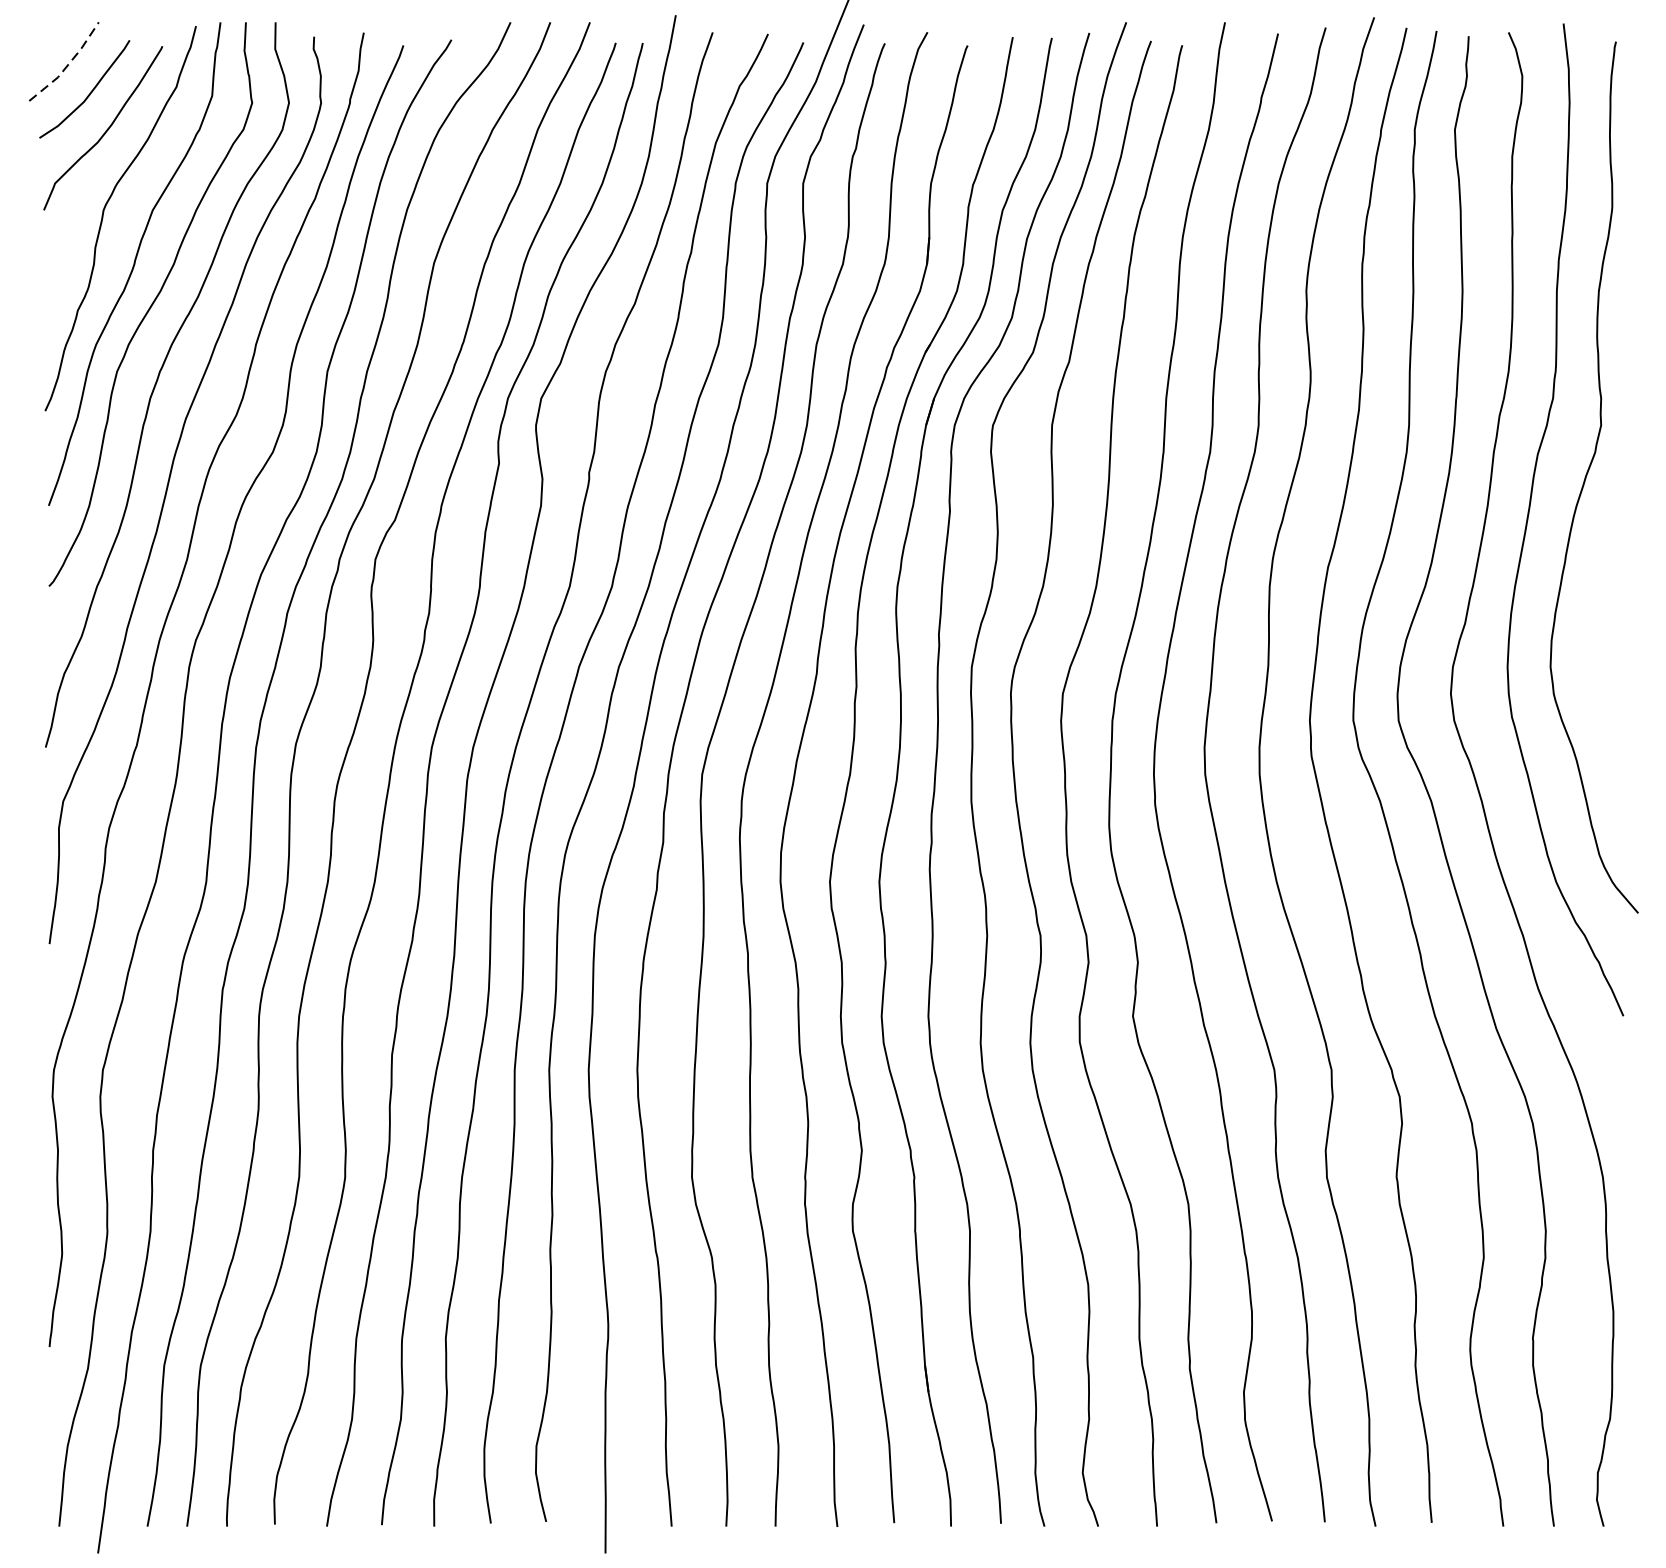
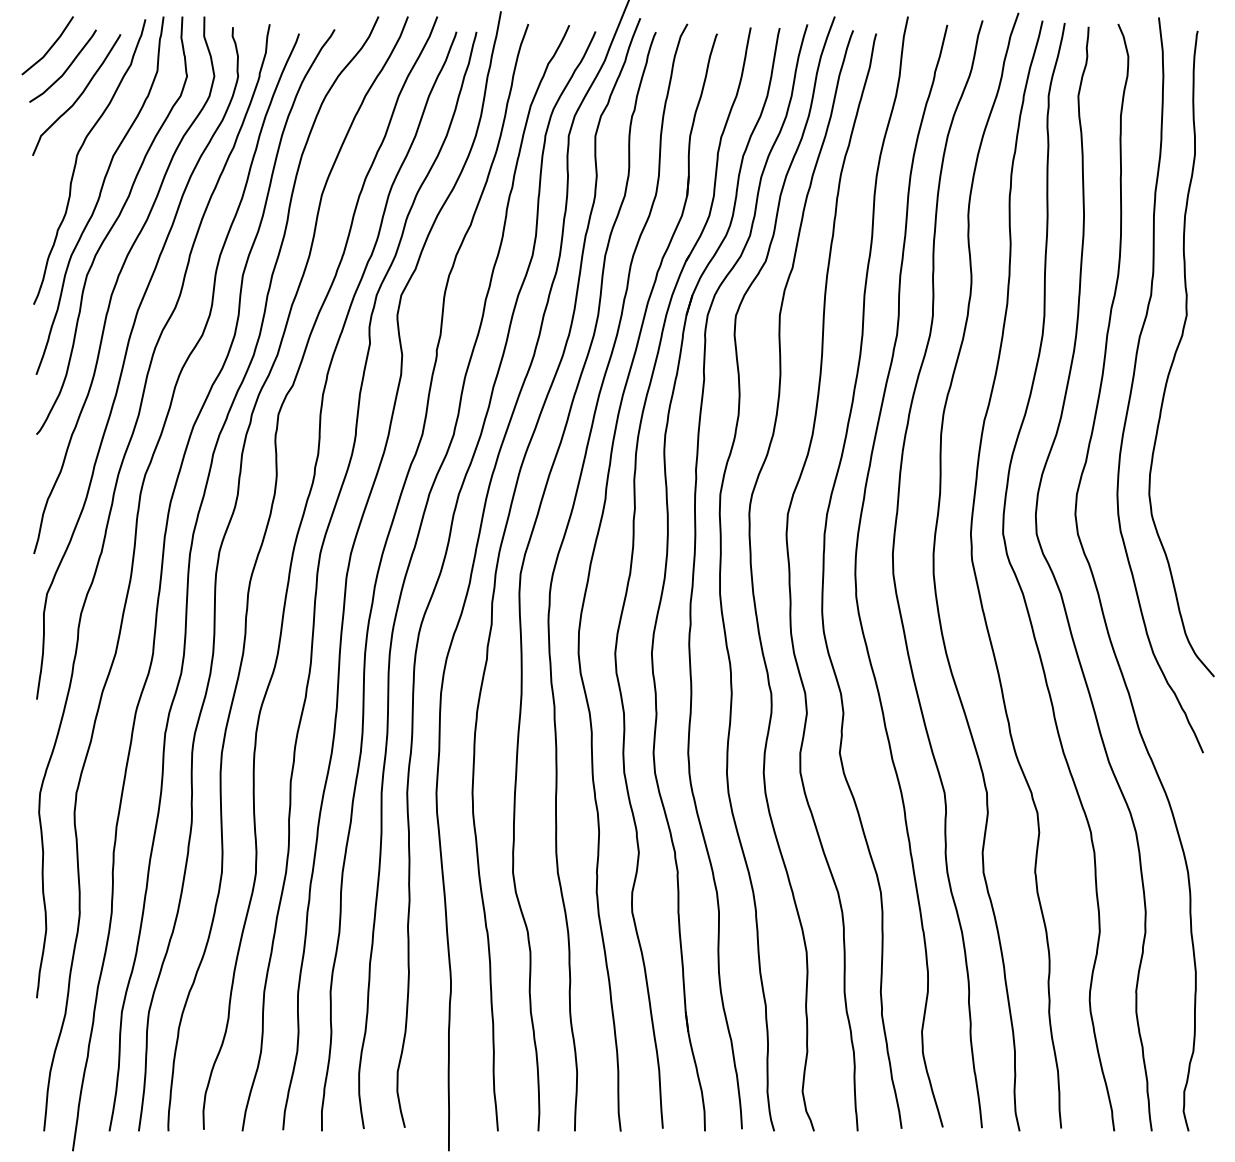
line: (67, 65) -> (50, 48), dashed -> solid

